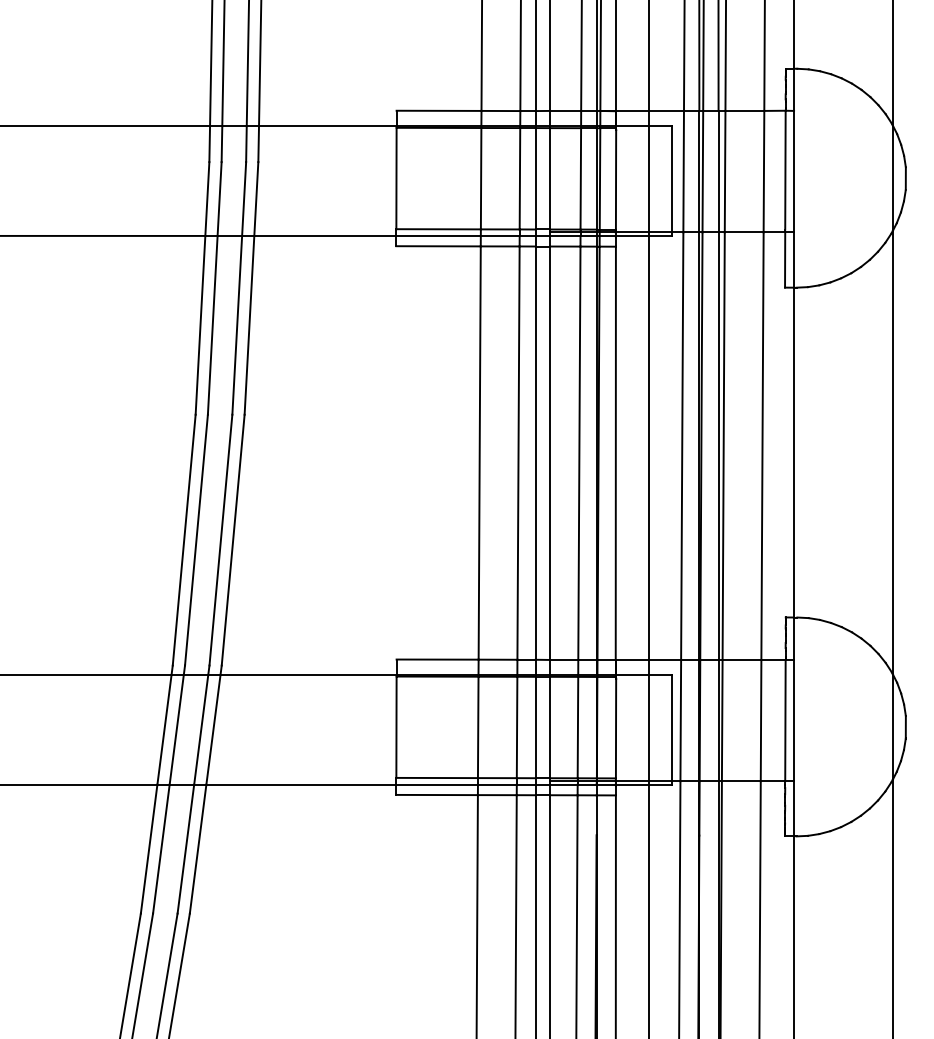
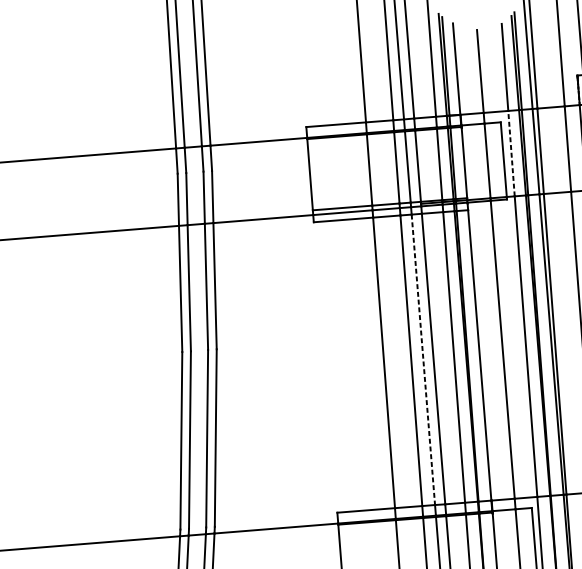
line: (683, 171) -> (511, 153), solid -> dashed
line: (535, 453) -> (423, 360), solid -> dashed

